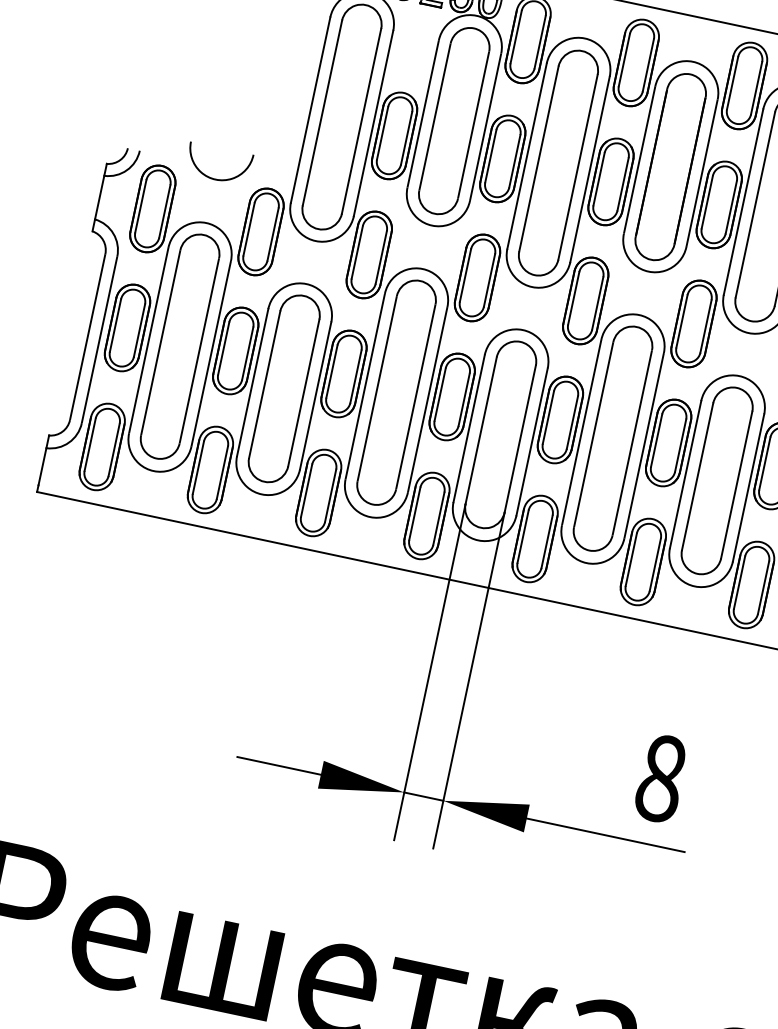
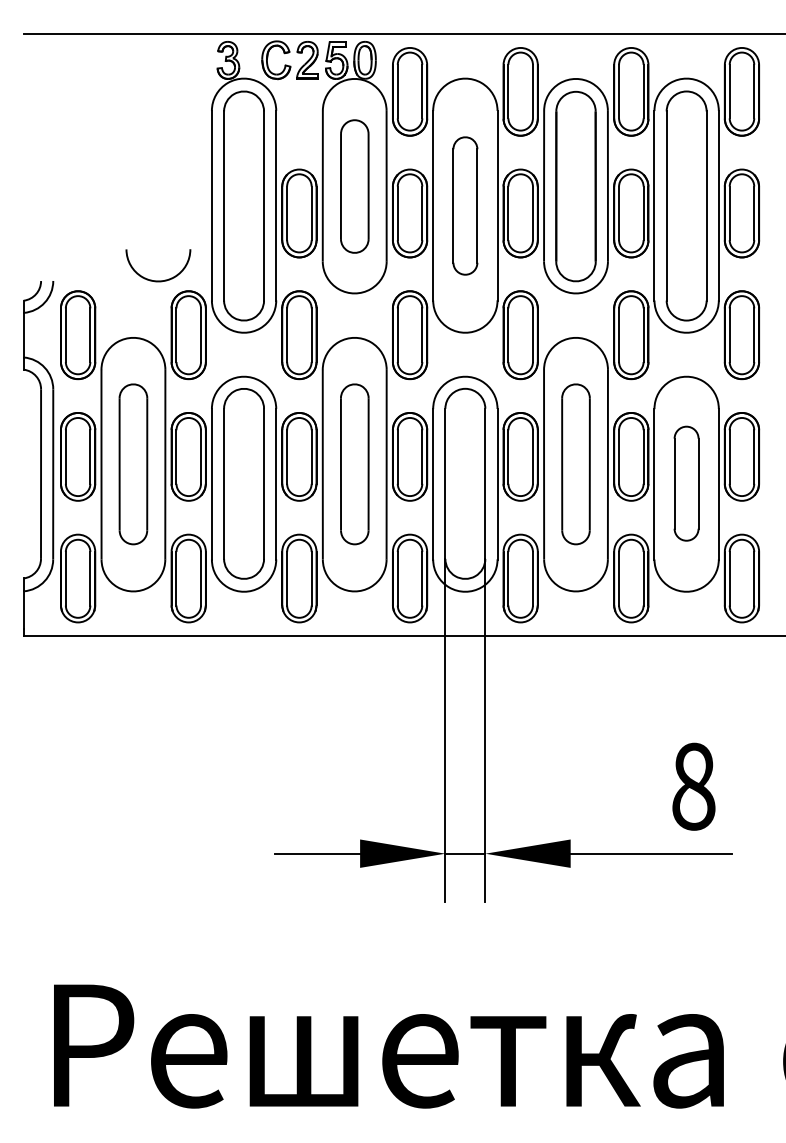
part: (454, 120) -> (354, 186), size x0.7
part: (558, 162) -> (465, 205), size x0.6
arc: (215, 178) -> (158, 280), moved
part: (180, 346) -> (133, 464), size x0.7
part: (396, 392) -> (354, 464), size x0.7
part: (612, 438) -> (575, 464), size x0.7
part: (717, 480) -> (686, 483), size x0.6

